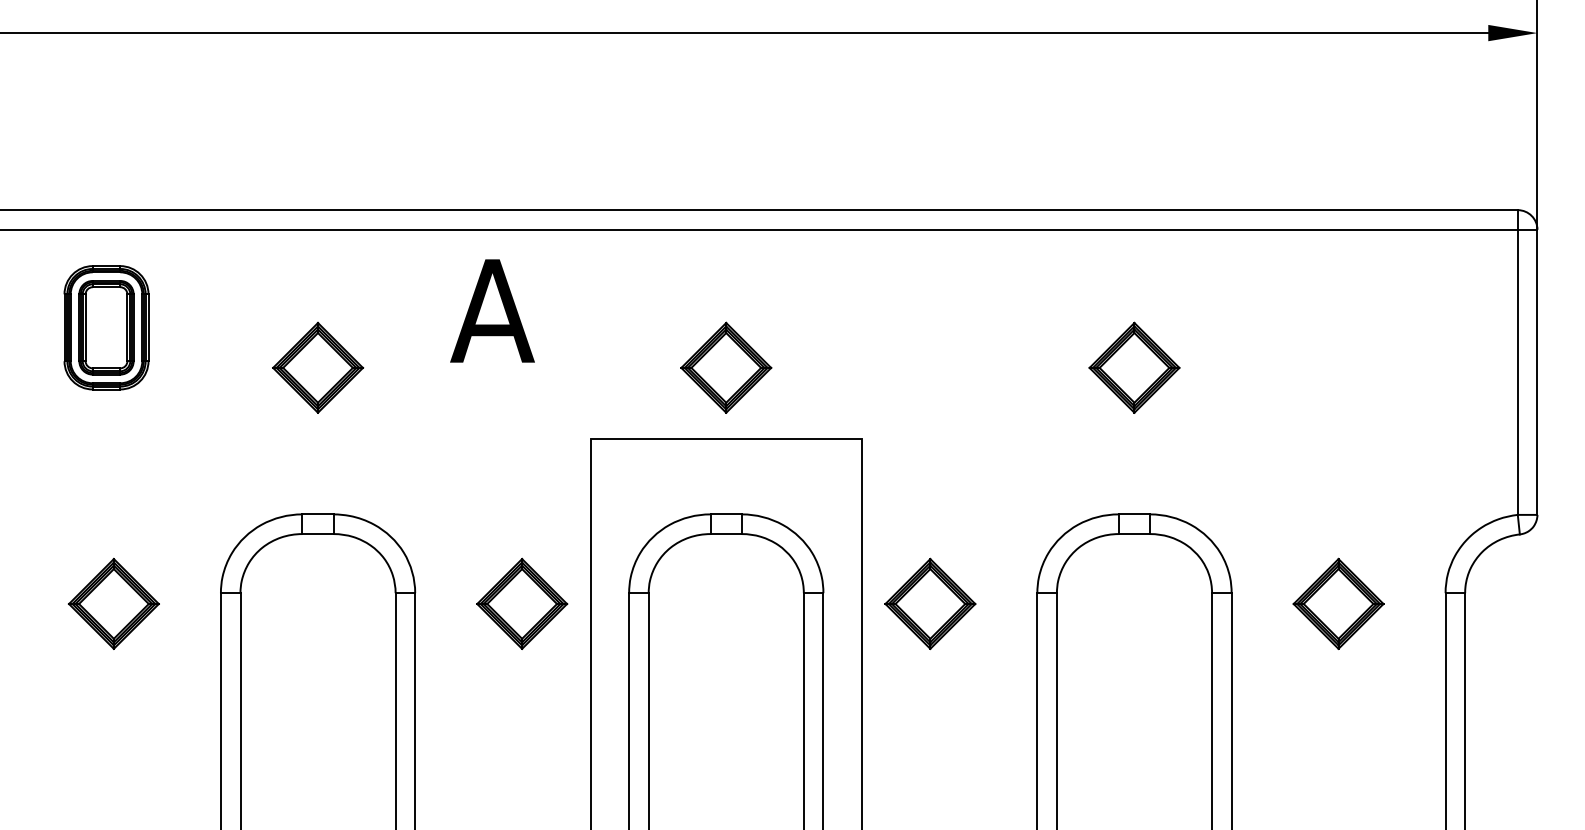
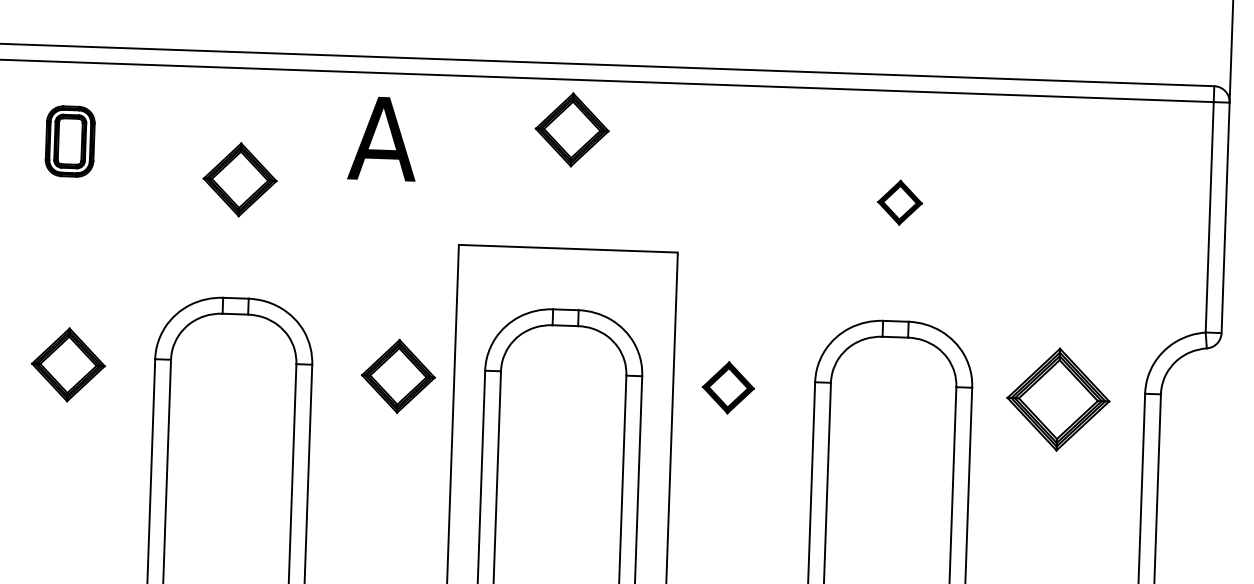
part: (106, 327) -> (70, 141), size x0.7
part: (726, 367) -> (572, 129), moved
part: (1134, 367) -> (900, 202), size x0.6
part: (930, 603) -> (728, 387), size x0.7
part: (1338, 603) -> (1058, 399), size x1.4

